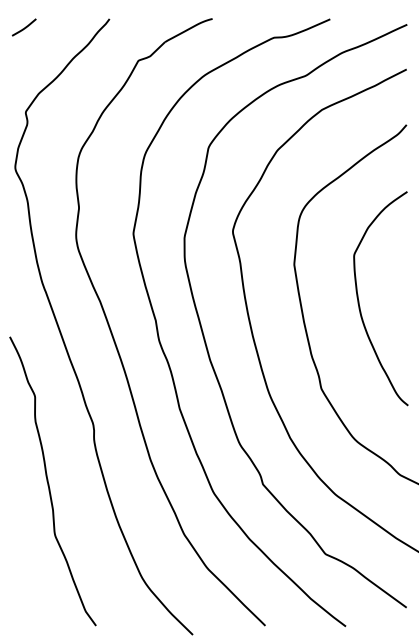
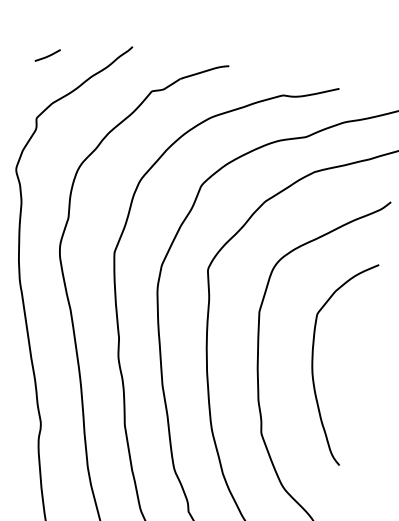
line: (24, 27) -> (48, 55), moved

